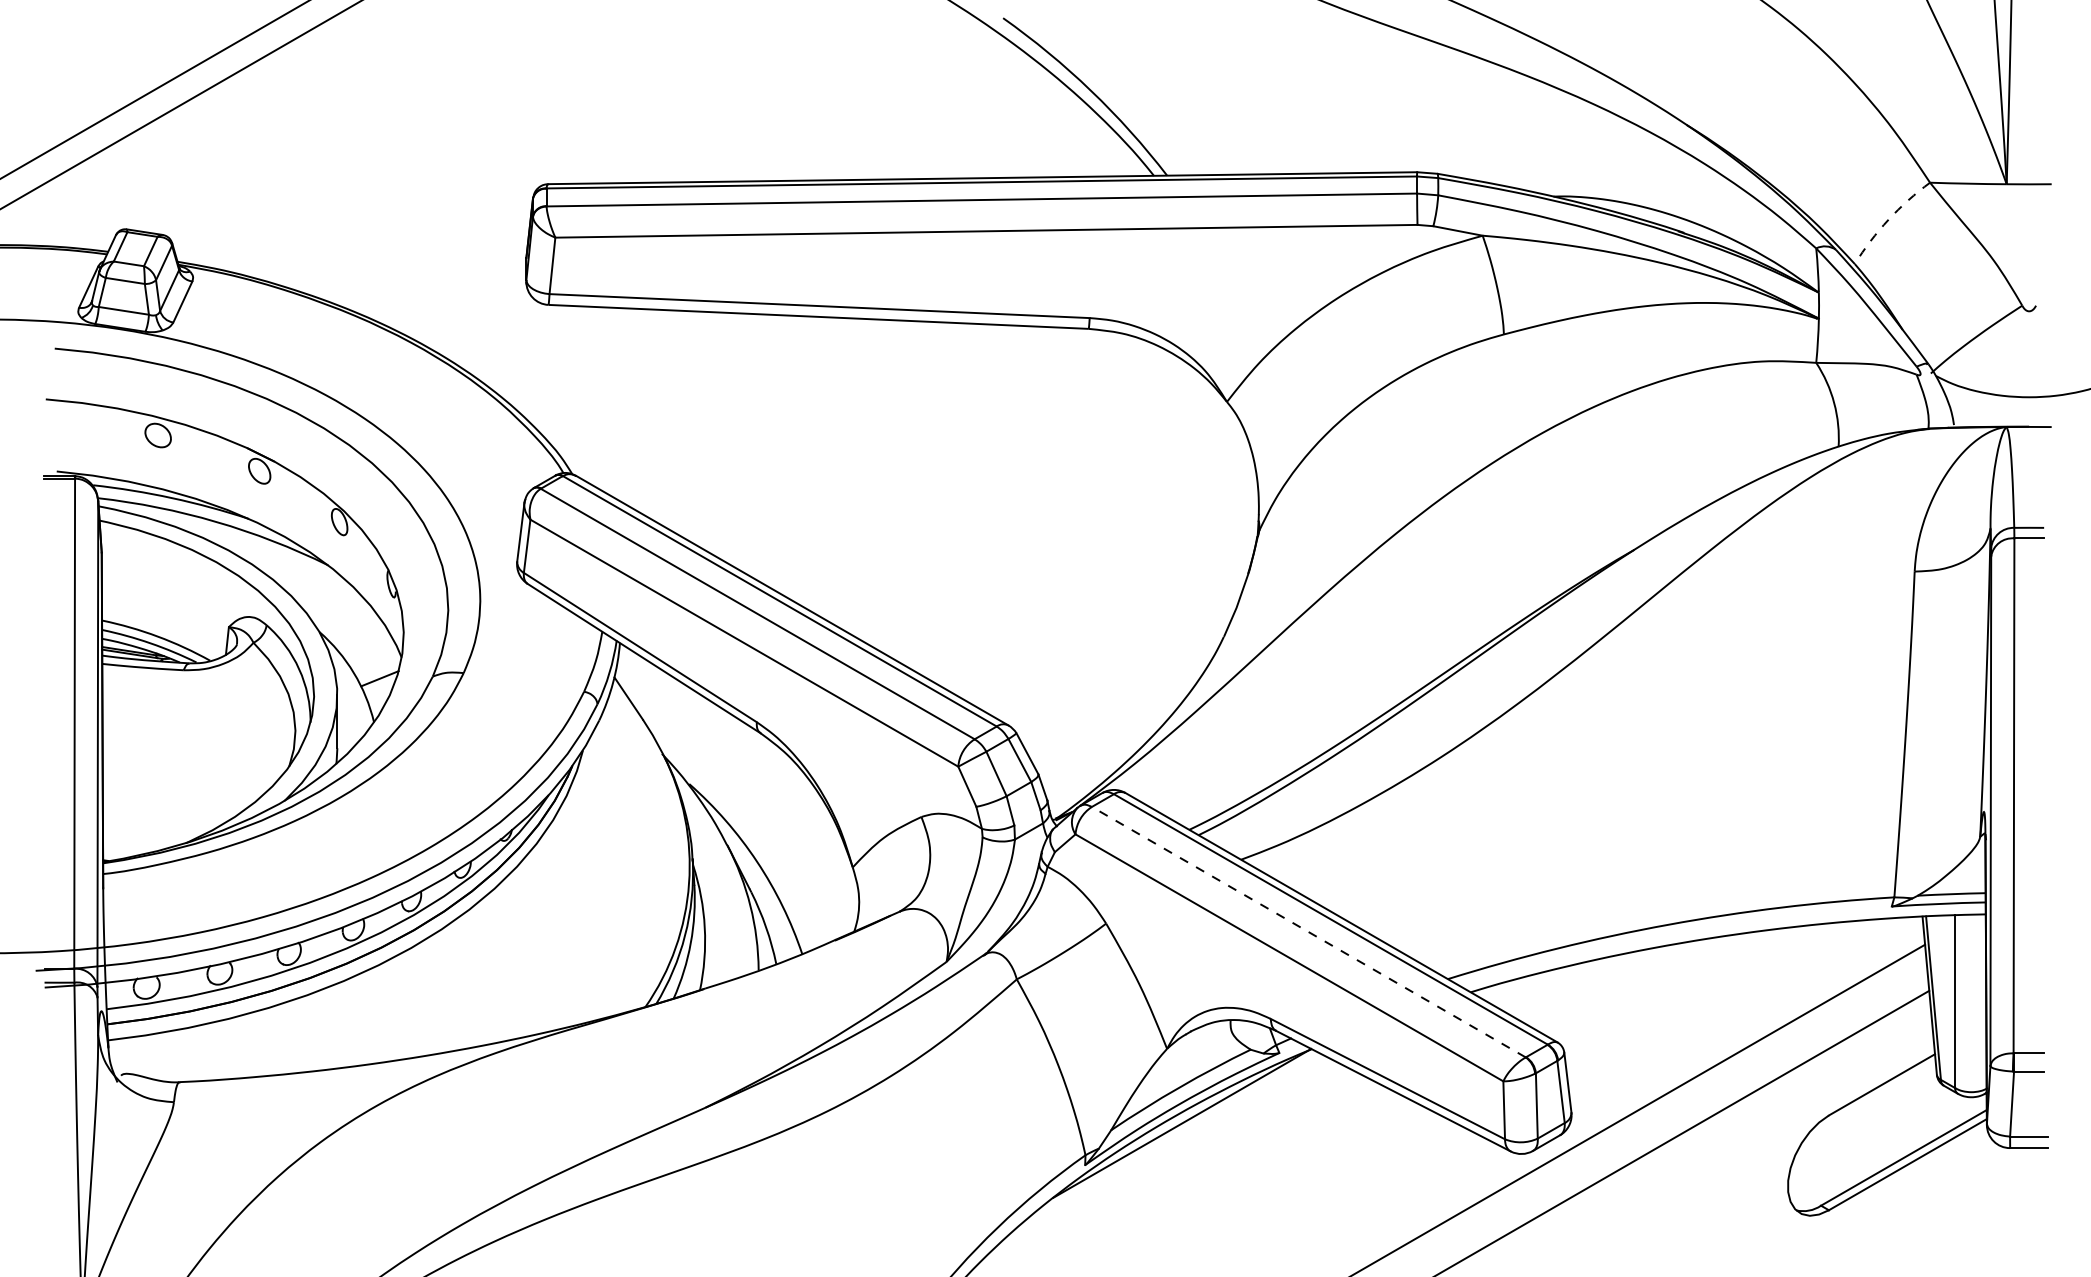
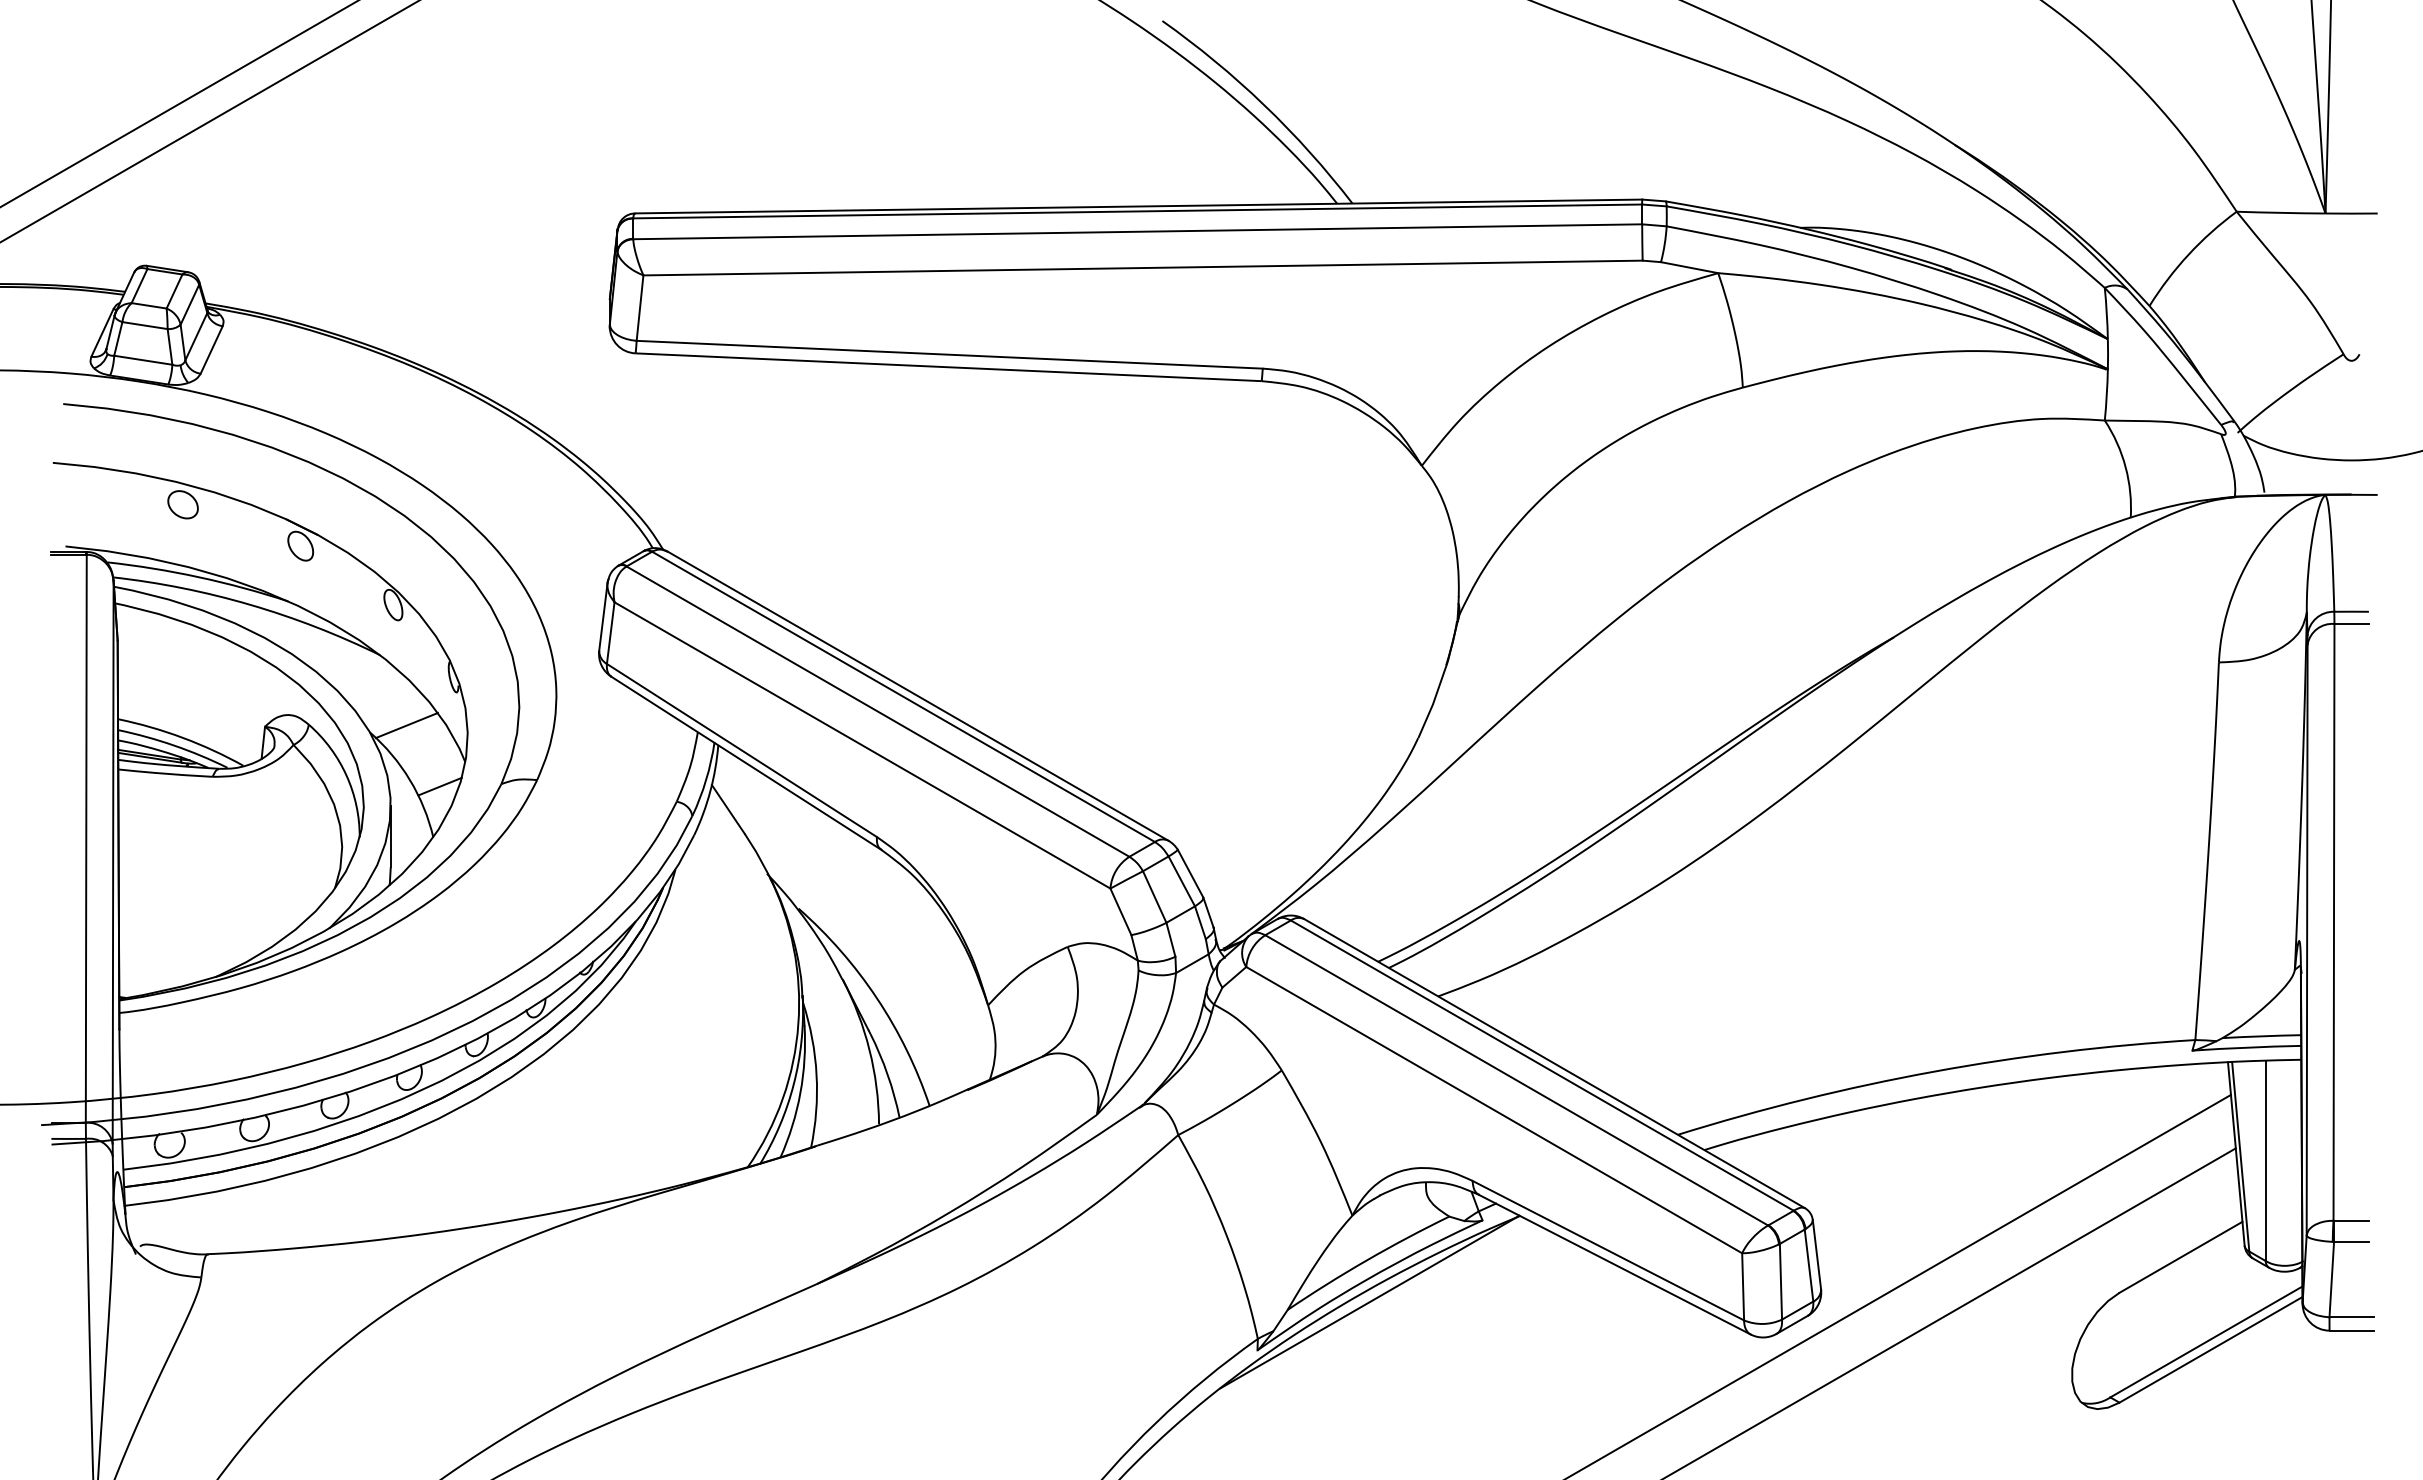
arc: (1888, 219) -> (2188, 254), dashed -> solid
line: (350, 625) -> (406, 725), added
line: (1308, 932) -> (1516, 1080), dashed -> solid

